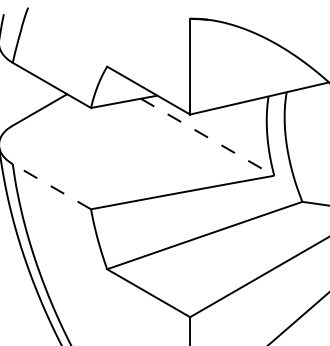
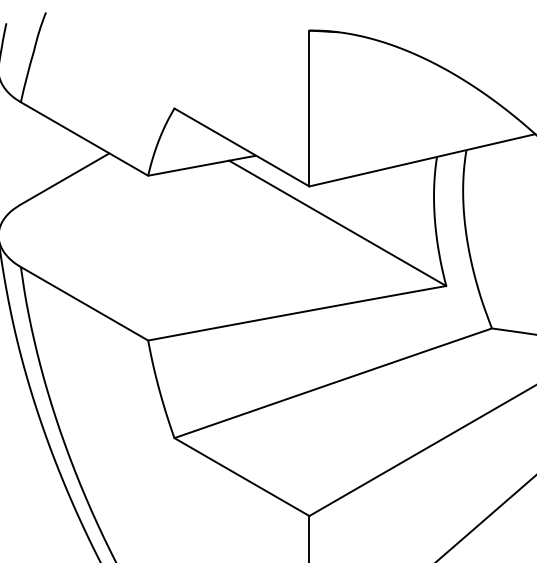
line: (207, 137) -> (337, 223), dashed -> solid
line: (51, 186) -> (83, 303), dashed -> solid

